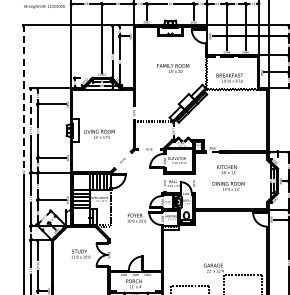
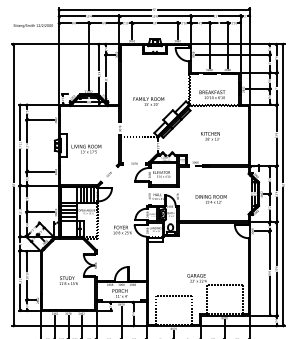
text: (172, 68) -> (148, 101), moved
line: (23, 96) -> (13, 112), dashed -> solid
line: (31, 106) -> (20, 122), dashed -> solid
text: (226, 169) -> (210, 136), moved
text: (80, 253) -> (68, 280), moved

